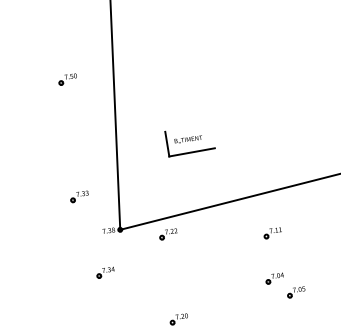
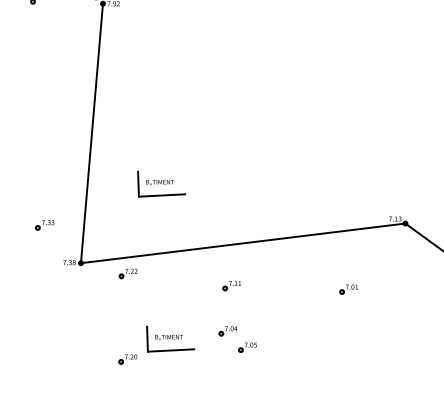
part: (67, 79) -> (47, 107), removed
part: (105, 273) -> (60, 304), removed
part: (218, 293) -> (170, 338), added

